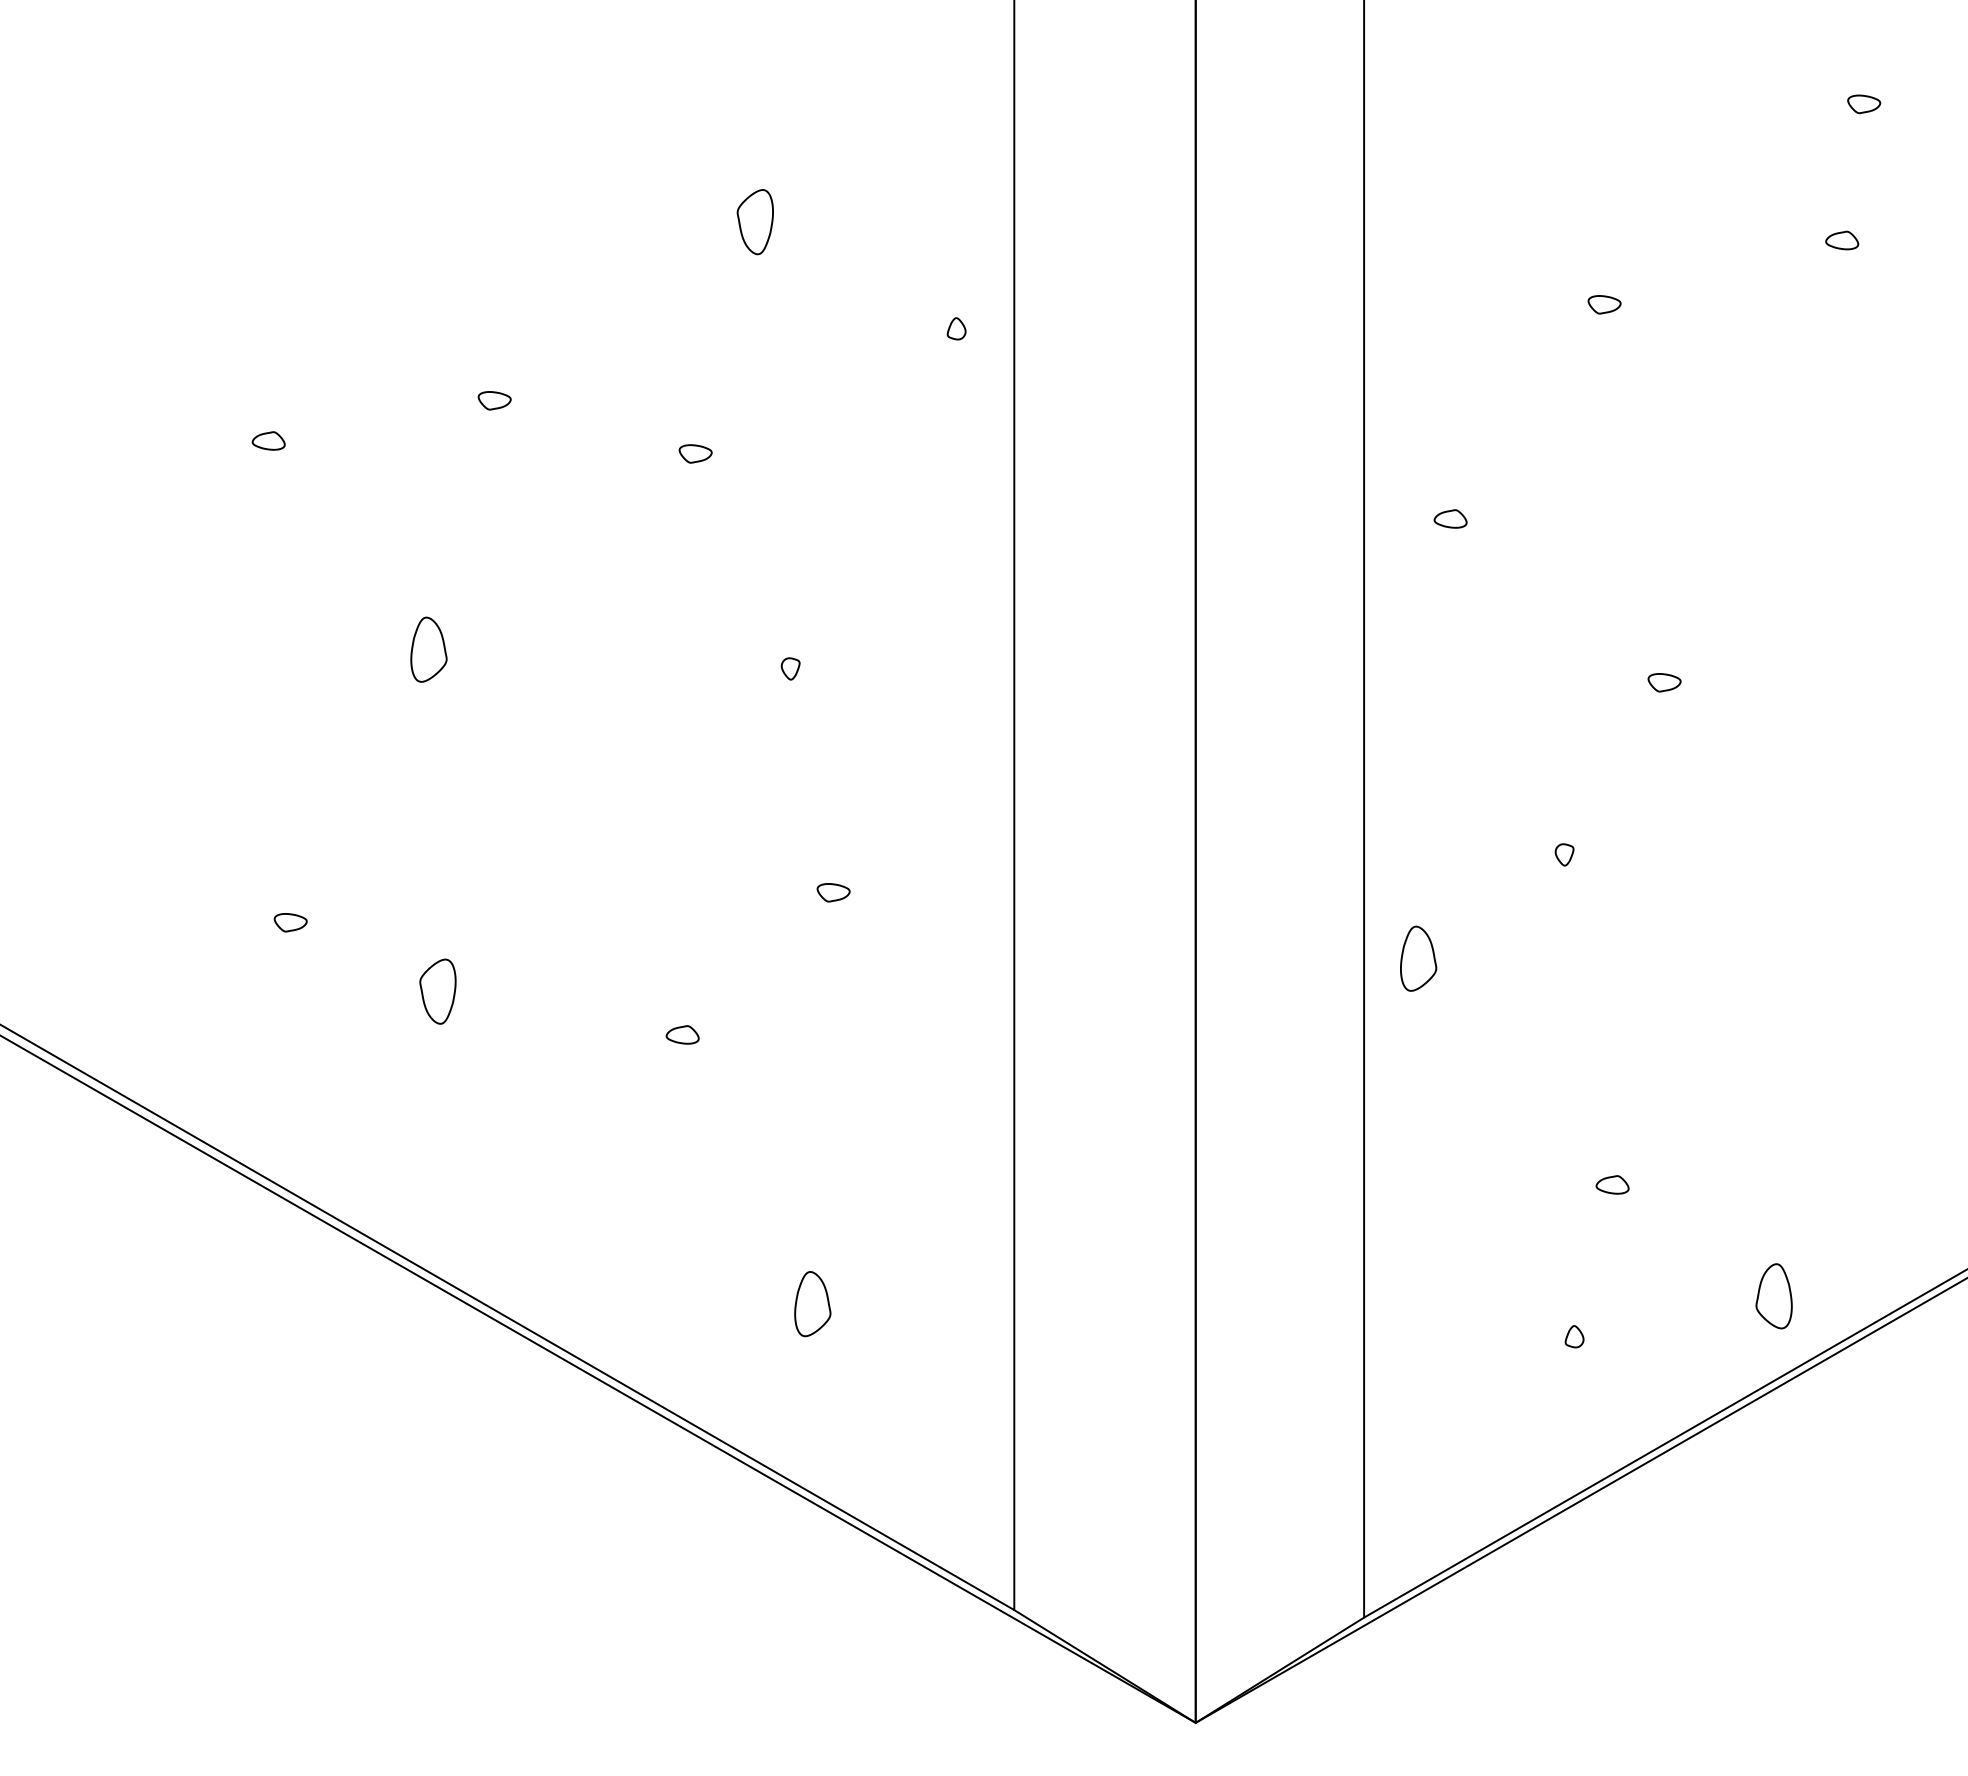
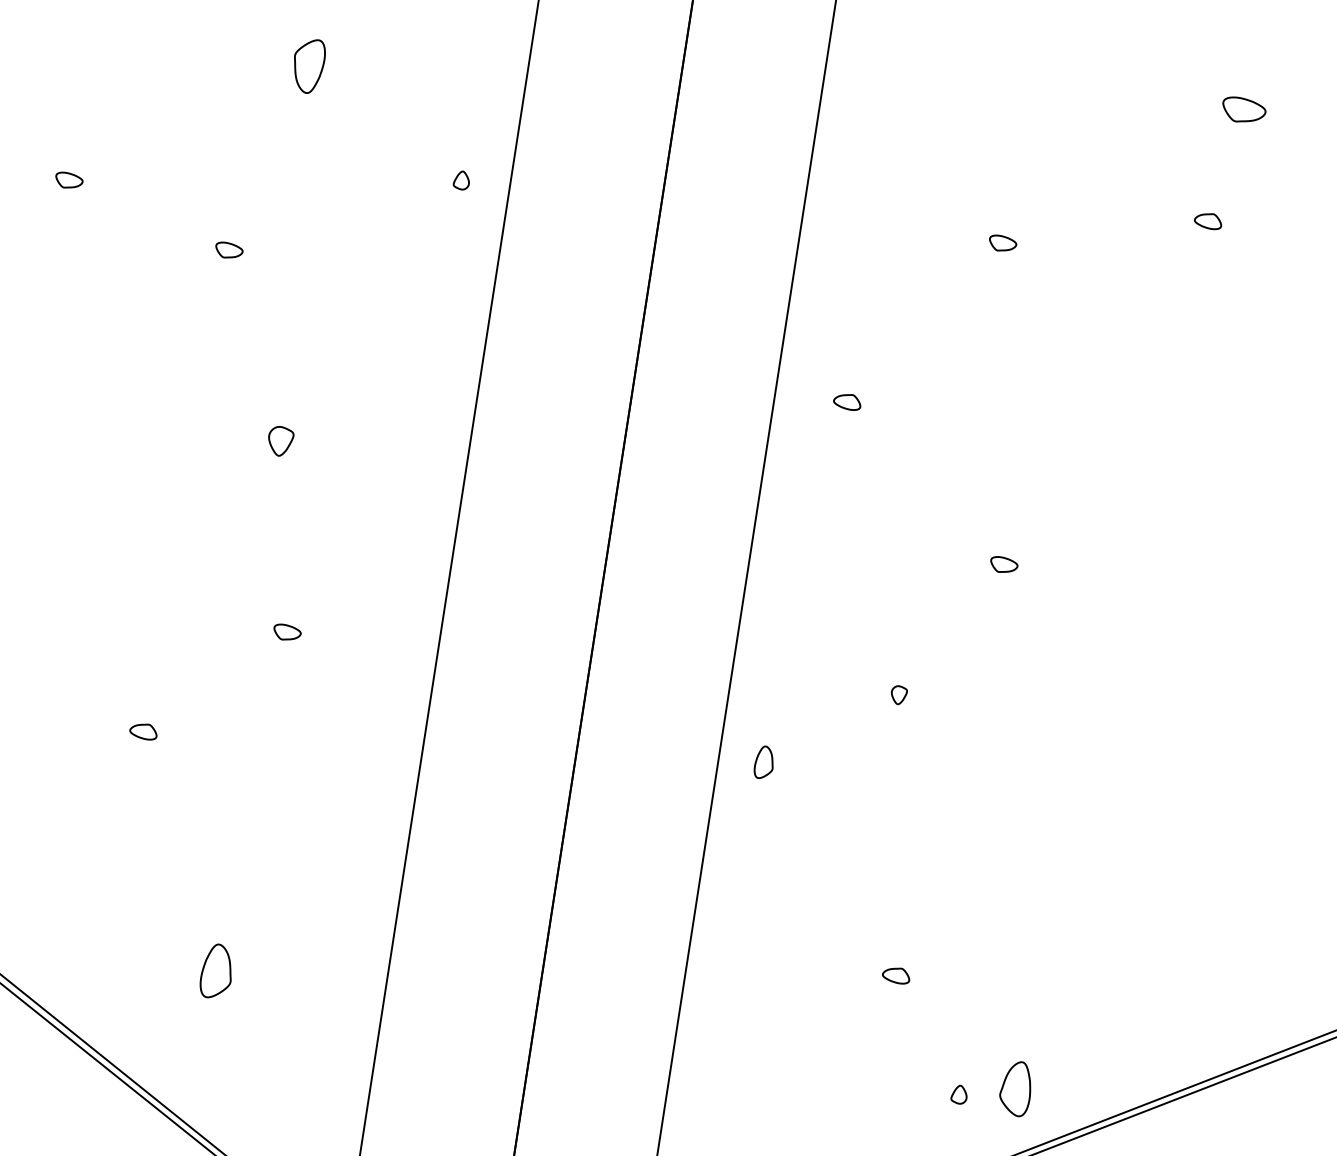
part: (1864, 104) -> (1244, 110), size x1.6
part: (790, 668) -> (280, 441), size x1.6
part: (1418, 958) -> (764, 762), size x0.6
part: (1574, 1336) -> (959, 1094), moved

